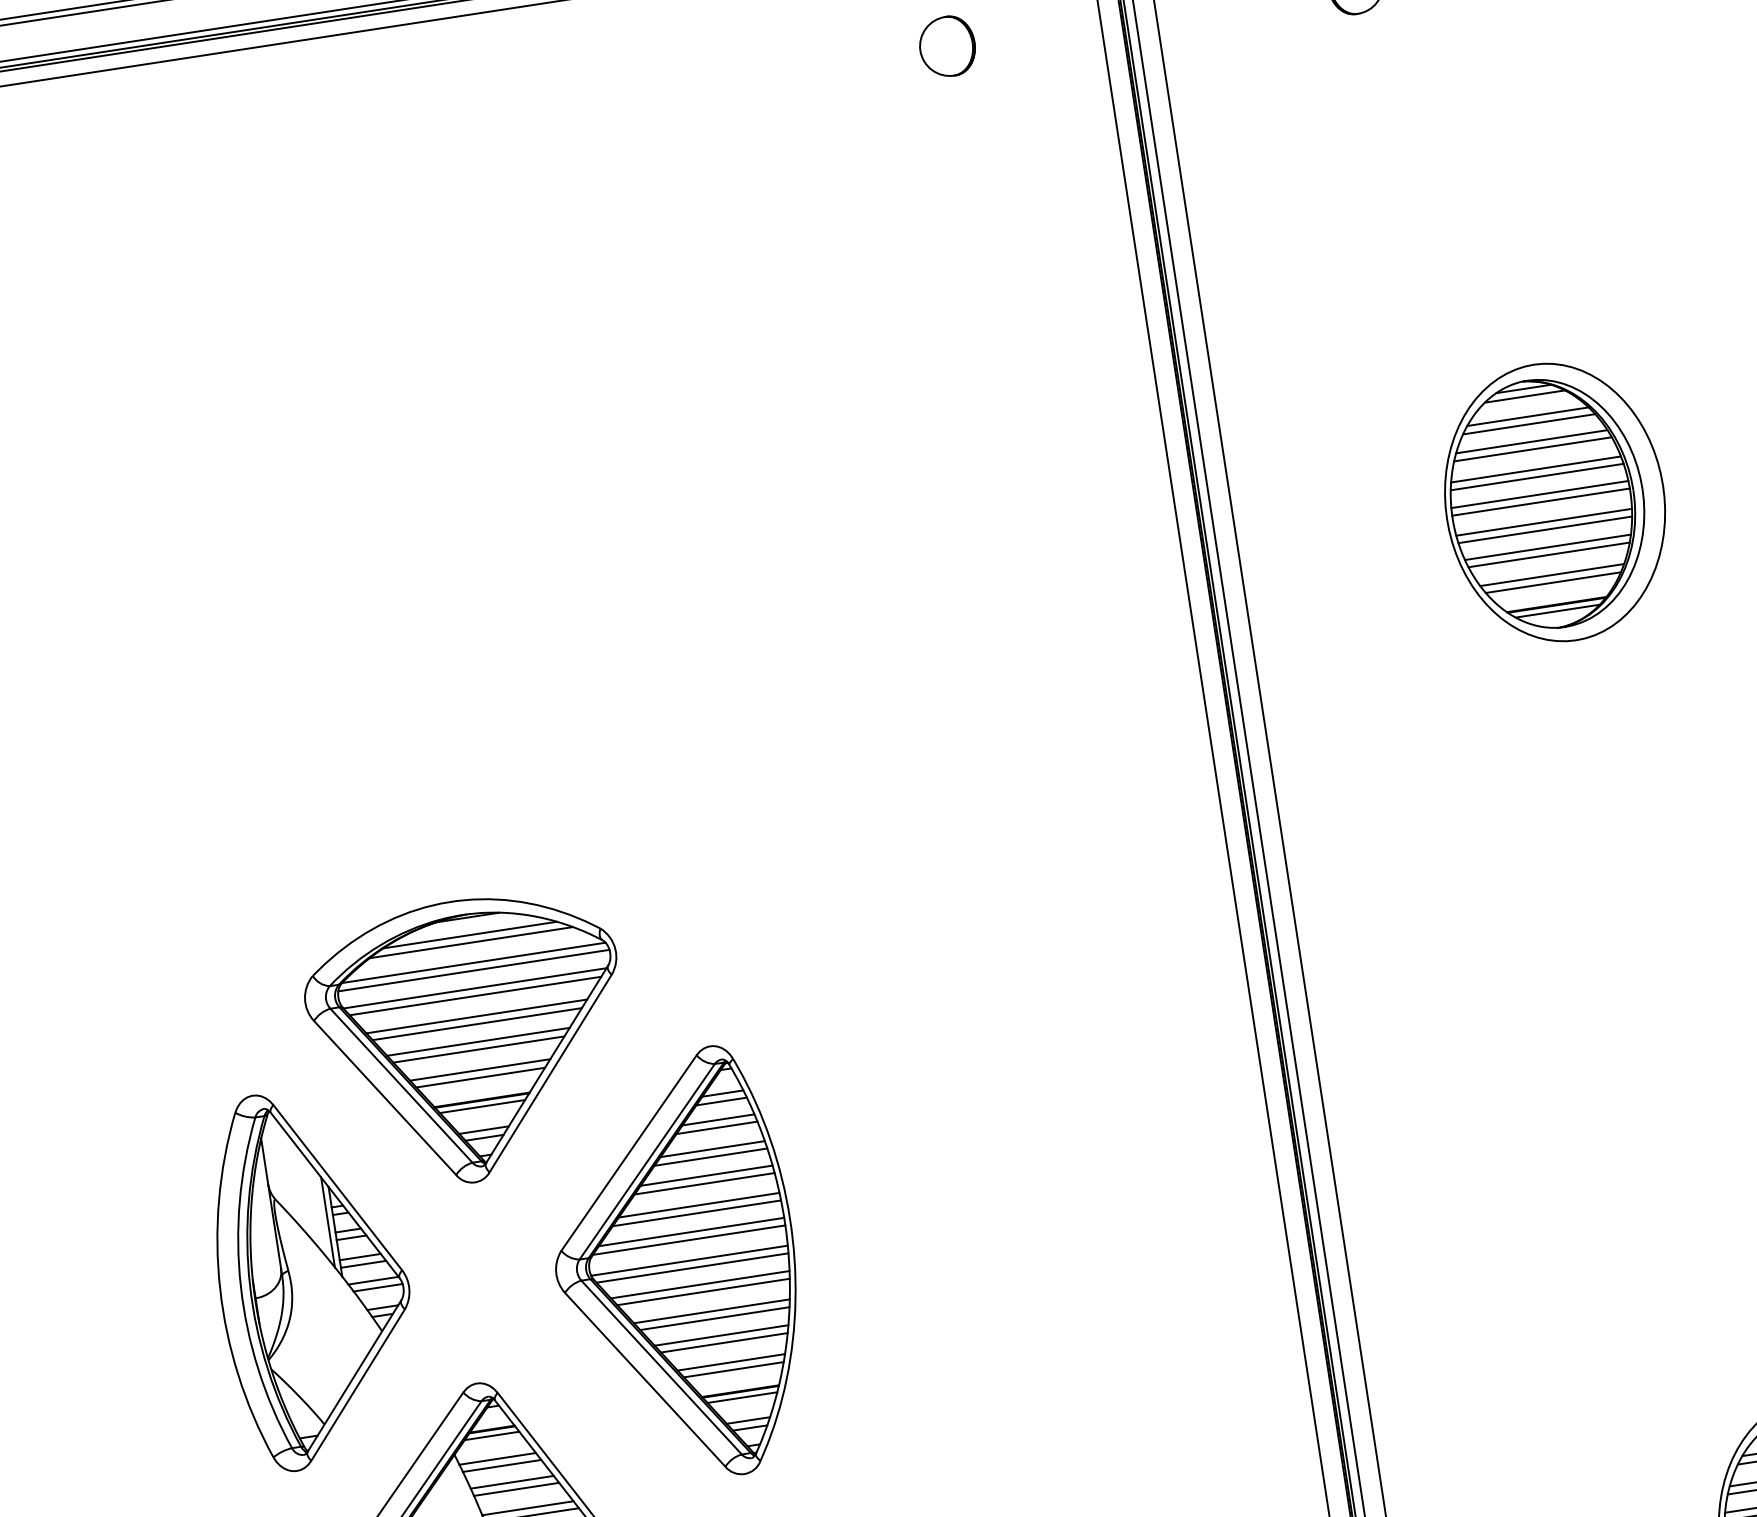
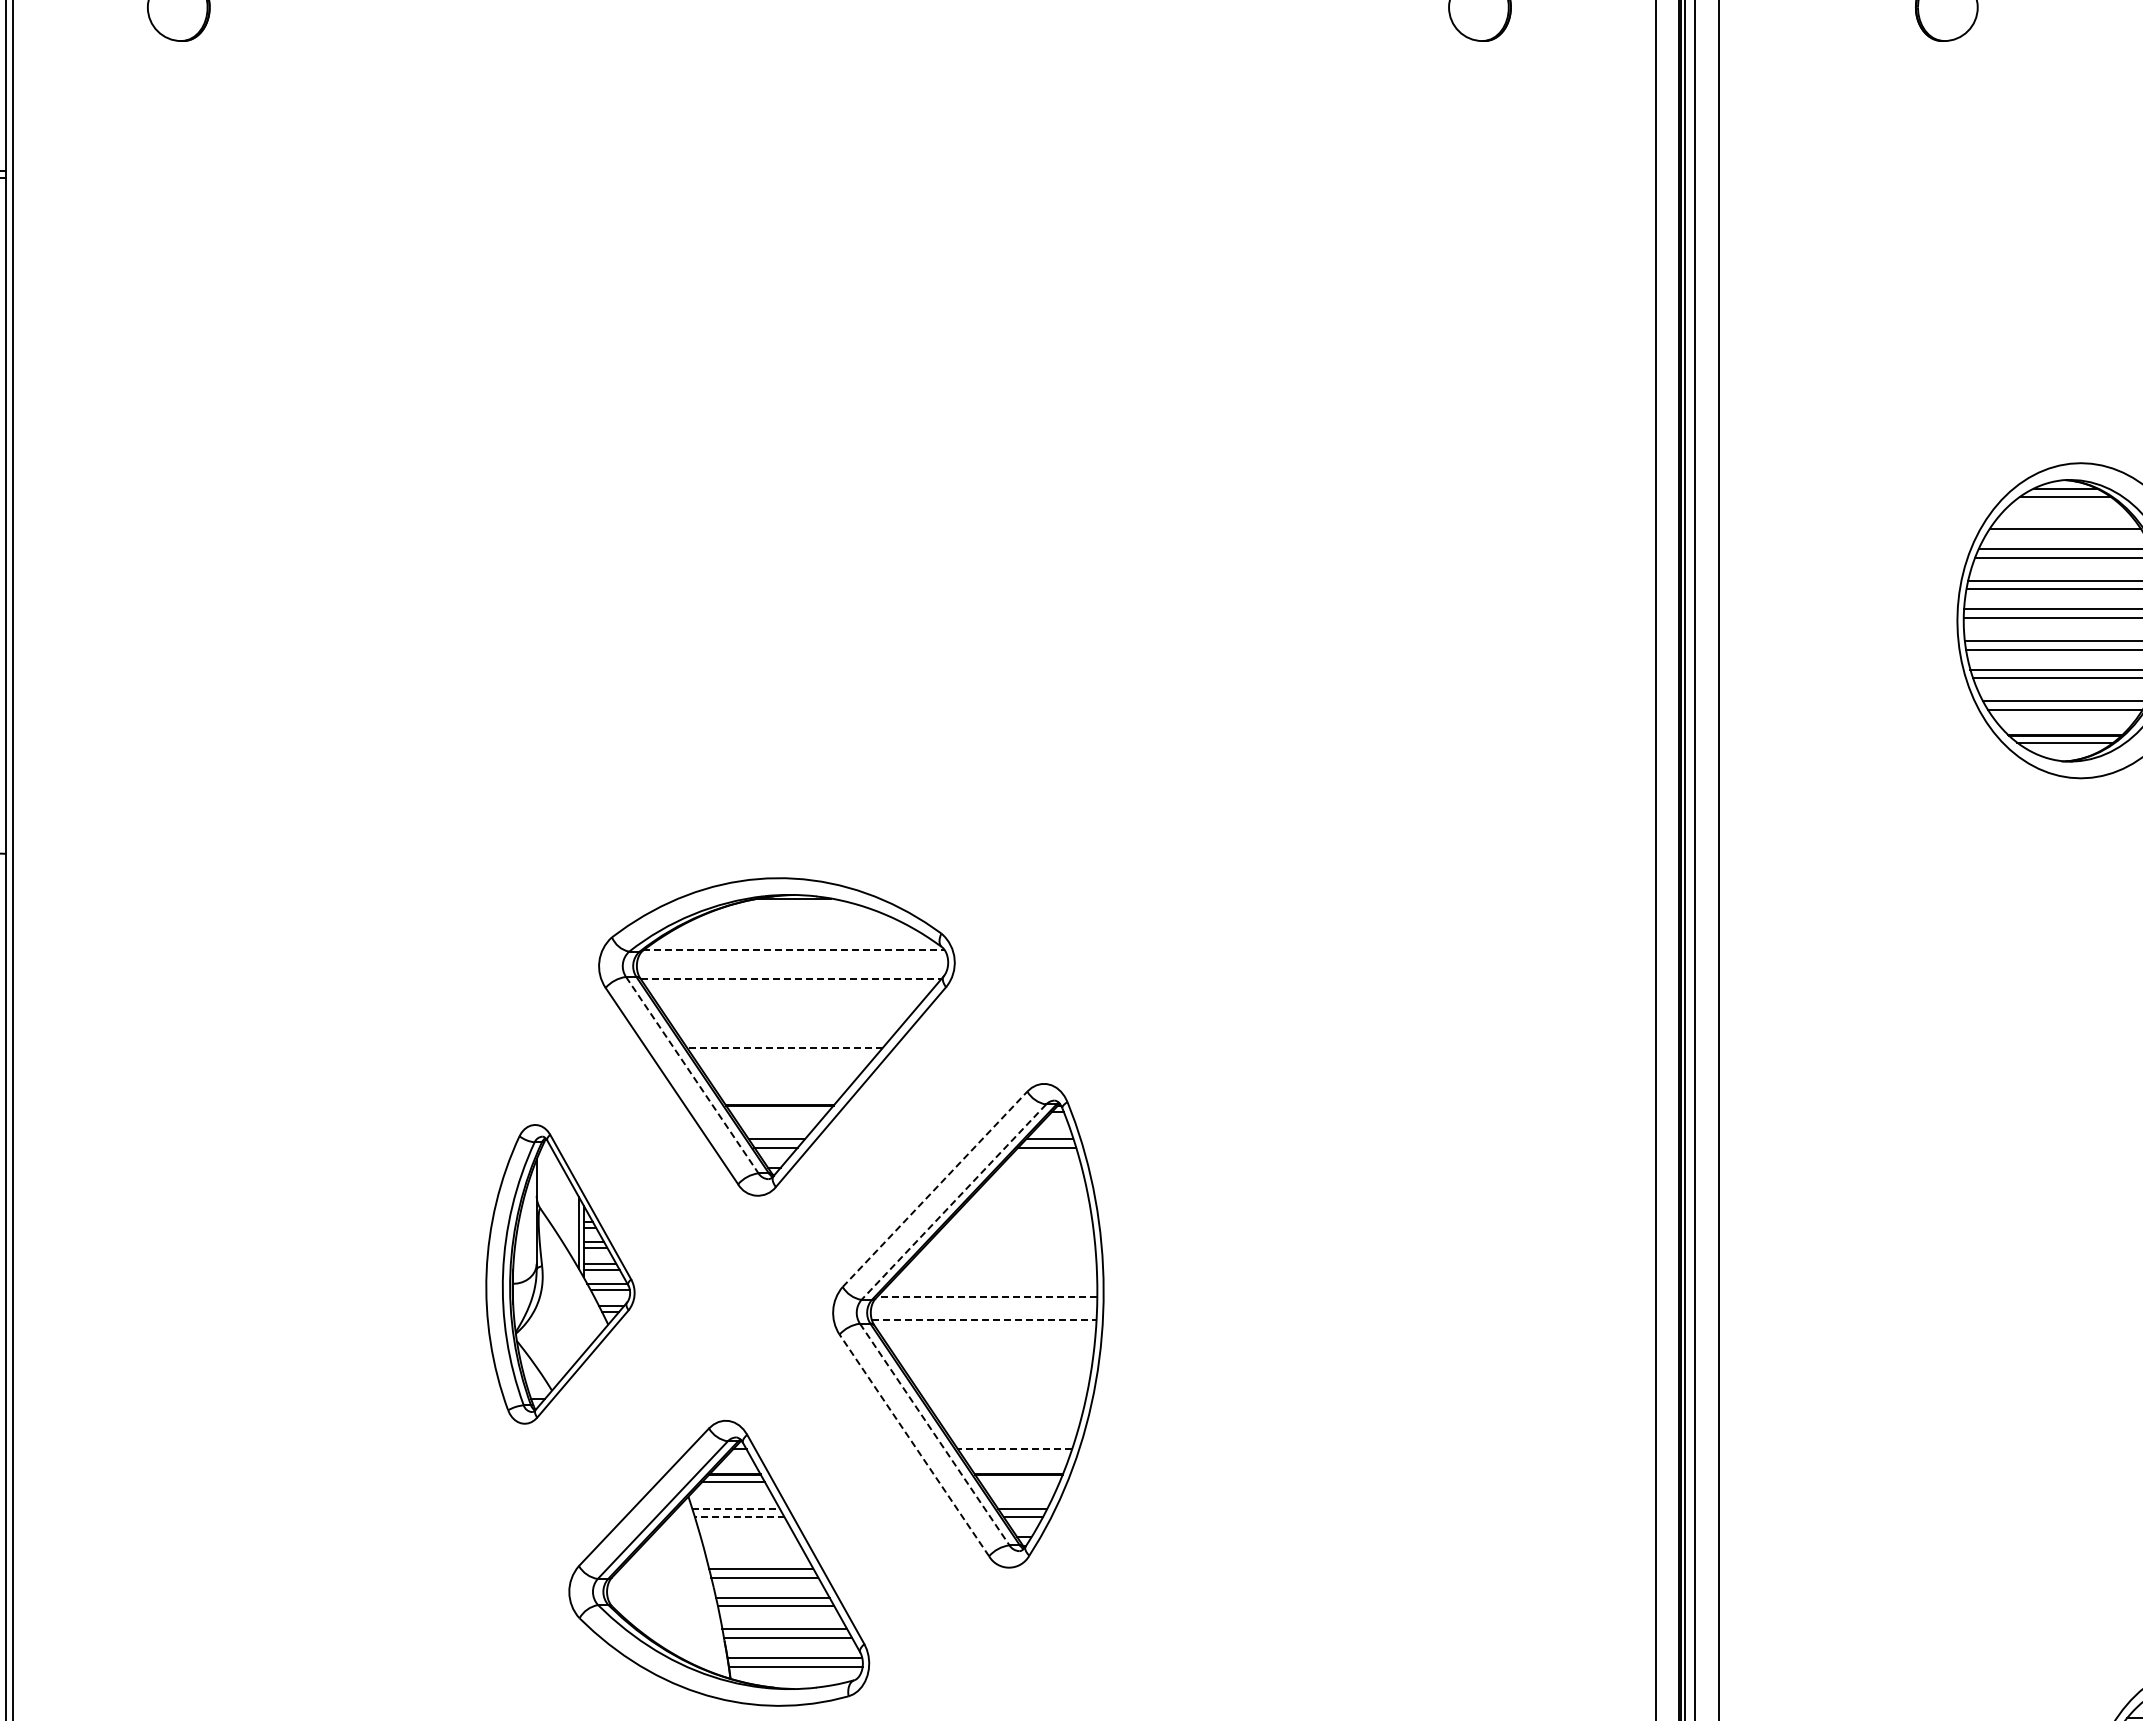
line: (1528, 416) -> (2065, 520), removed
line: (469, 935) -> (794, 918), removed
line: (471, 942) -> (794, 927), removed
line: (474, 963) -> (794, 950), solid -> dashed
line: (473, 970) -> (792, 958), removed
line: (475, 987) -> (791, 978), solid -> dashed
line: (475, 995) -> (790, 987), removed
line: (476, 1016) -> (788, 1010), removed
line: (477, 1024) -> (787, 1019), removed
line: (478, 1042) -> (785, 1039), removed
line: (478, 1049) -> (784, 1047), solid -> dashed
line: (479, 1069) -> (782, 1070), removed
line: (480, 1077) -> (781, 1079), removed
line: (401, 1085) -> (692, 1075), solid -> dashed
line: (481, 1106) -> (778, 1112), removed
line: (718, 1119) -> (1040, 1167), removed
line: (716, 1128) -> (1037, 1176), removed
line: (712, 1149) -> (1028, 1199), removed
line: (629, 1152) -> (935, 1188), solid -> dashed
line: (710, 1156) -> (1025, 1207), removed
line: (646, 1162) -> (953, 1202), solid -> dashed
line: (706, 1175) -> (1017, 1227), removed
line: (704, 1183) -> (1014, 1236), removed
line: (699, 1205) -> (1004, 1259), removed
line: (696, 1213) -> (1000, 1268), removed
line: (691, 1232) -> (991, 1288), removed
line: (688, 1239) -> (986, 1296), solid -> dashed
line: (689, 1260) -> (984, 1319), solid -> dashed
line: (691, 1268) -> (985, 1328), removed
part: (312, 1277) -> (560, 1274), size x0.7
line: (700, 1284) -> (992, 1348), removed
line: (703, 1292) -> (994, 1357), removed
line: (711, 1311) -> (1000, 1380), removed
line: (714, 1318) -> (1002, 1388), removed
line: (720, 1335) -> (1006, 1408), removed
line: (723, 1342) -> (1008, 1417), removed
line: (731, 1362) -> (1013, 1440), removed
line: (661, 1367) -> (934, 1434), solid -> dashed
line: (733, 1369) -> (1014, 1449), solid -> dashed
line: (645, 1379) -> (914, 1445), solid -> dashed
line: (742, 1397) -> (1019, 1481), removed
line: (497, 1458) -> (735, 1508), solid -> dashed
line: (501, 1466) -> (739, 1517), solid -> dashed
line: (511, 1482) -> (747, 1537), removed
line: (516, 1489) -> (751, 1545), removed

